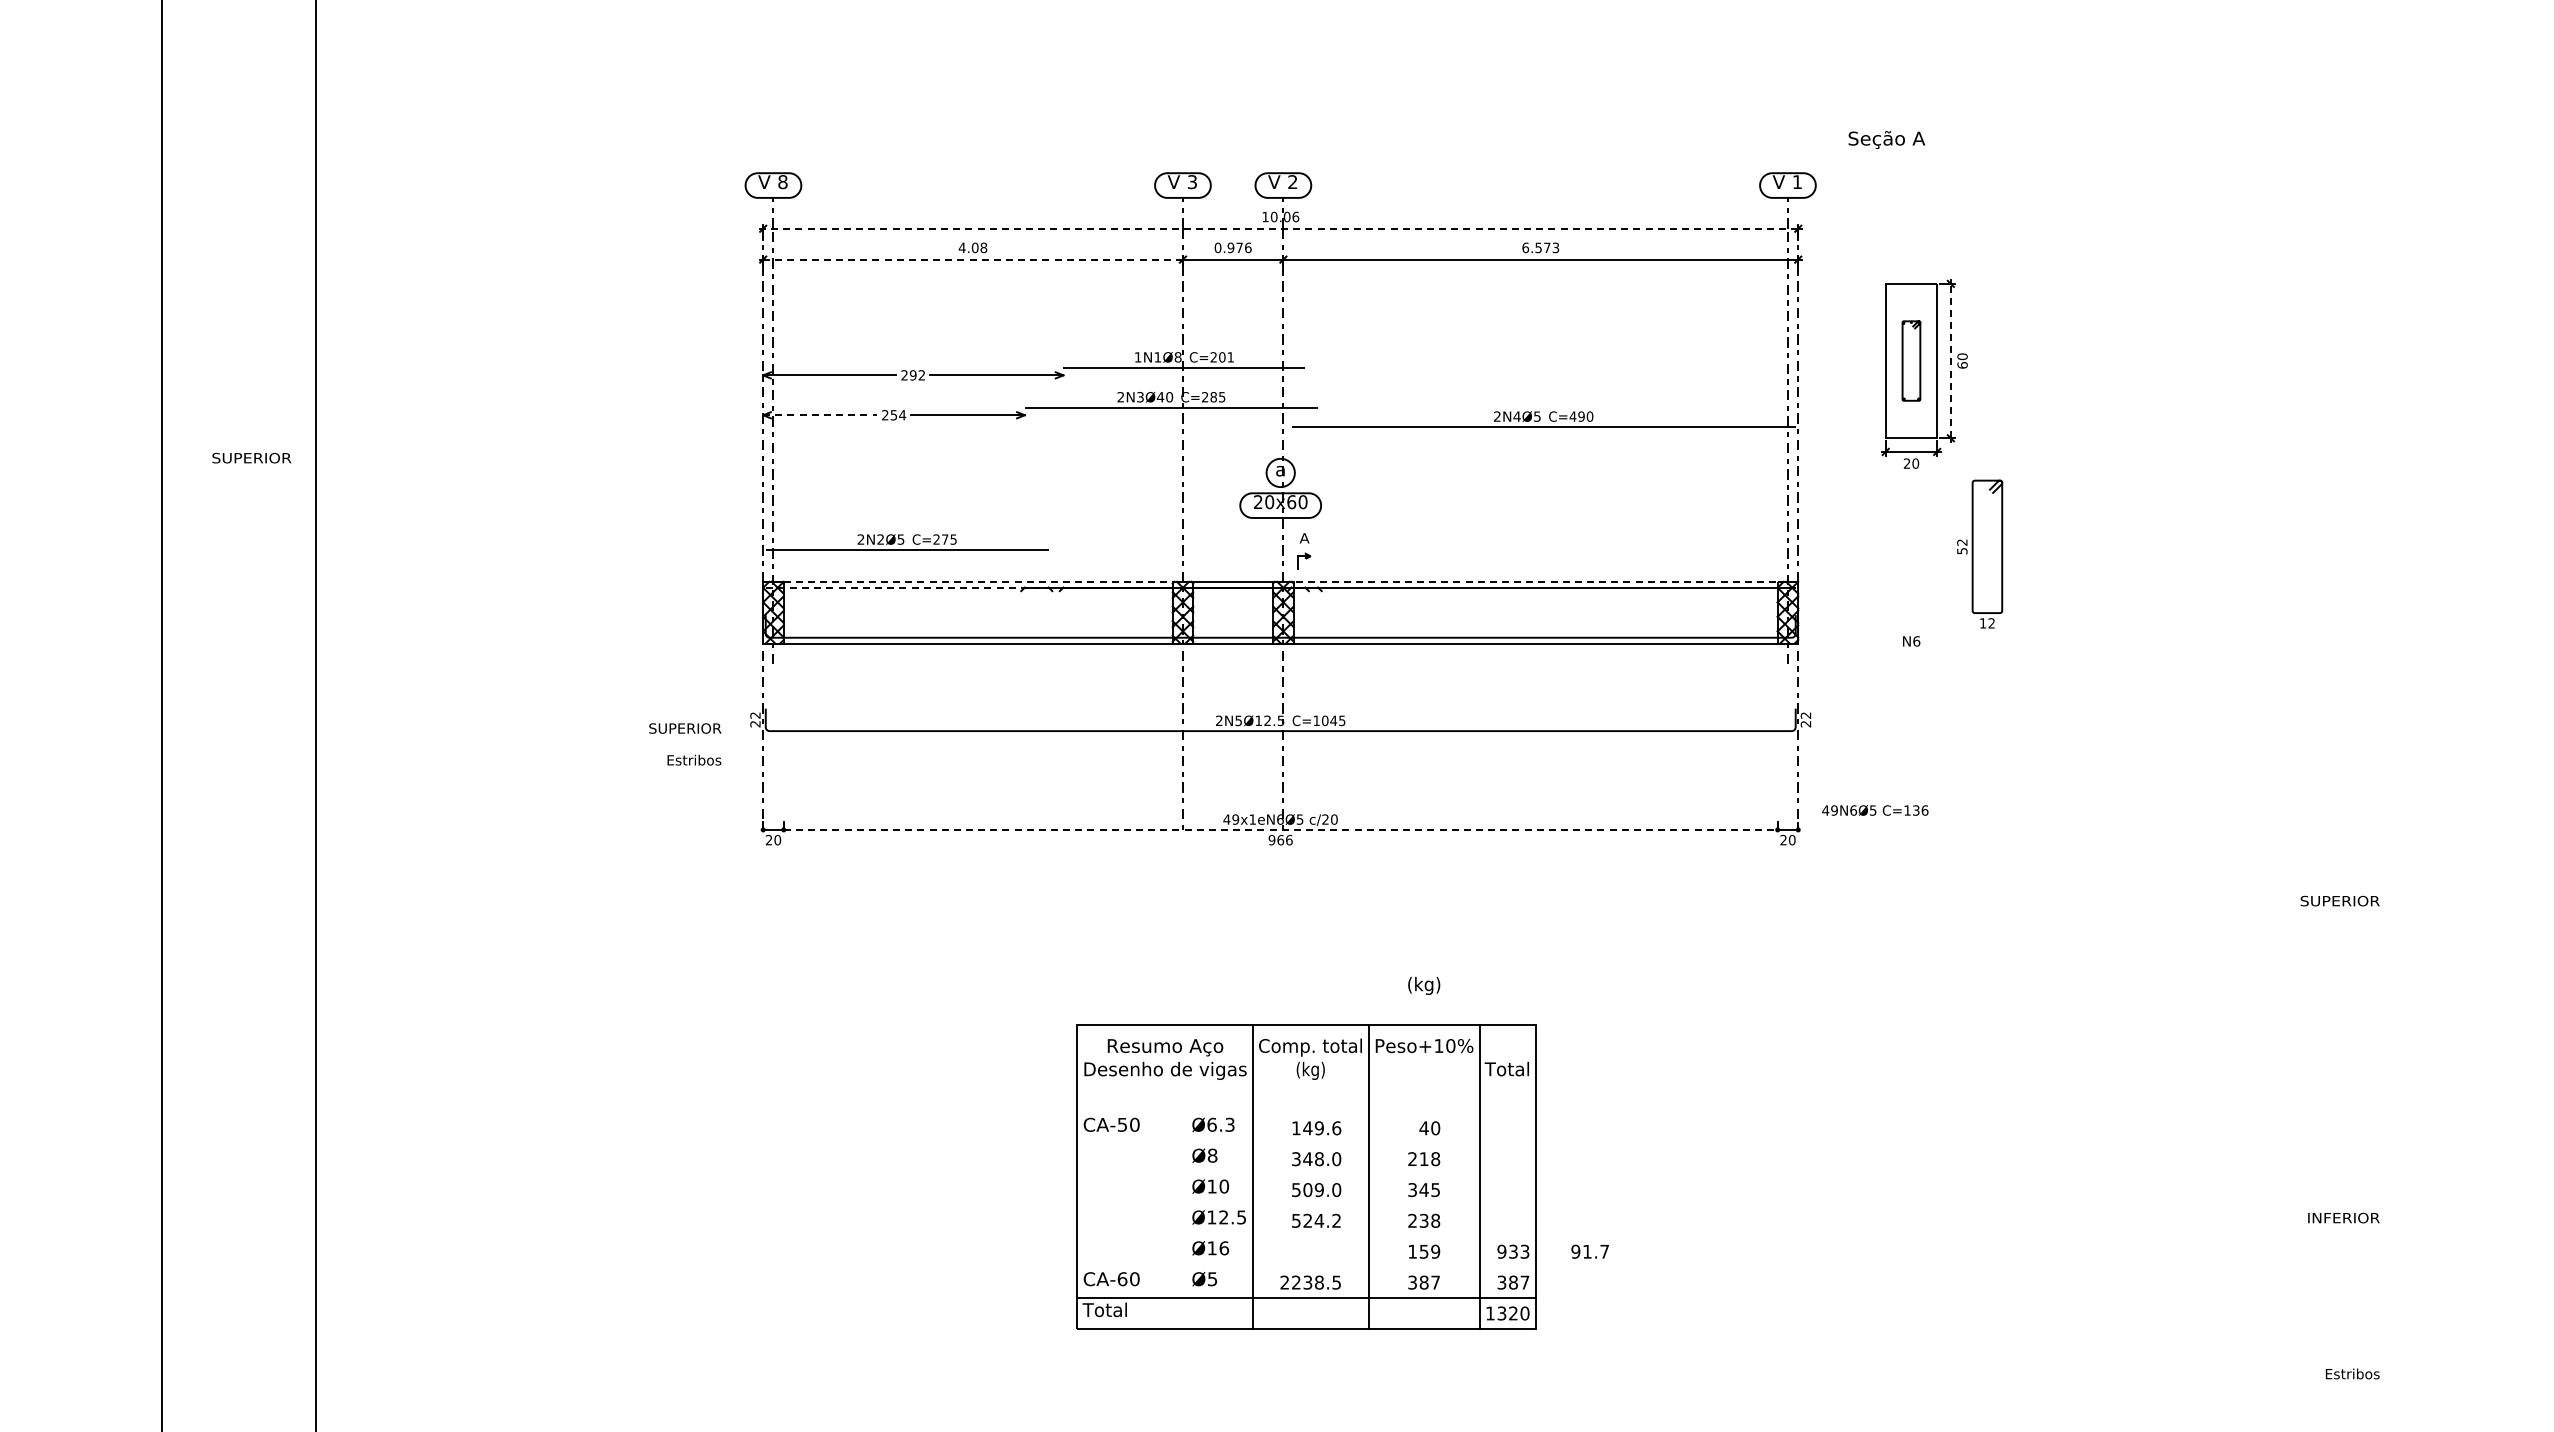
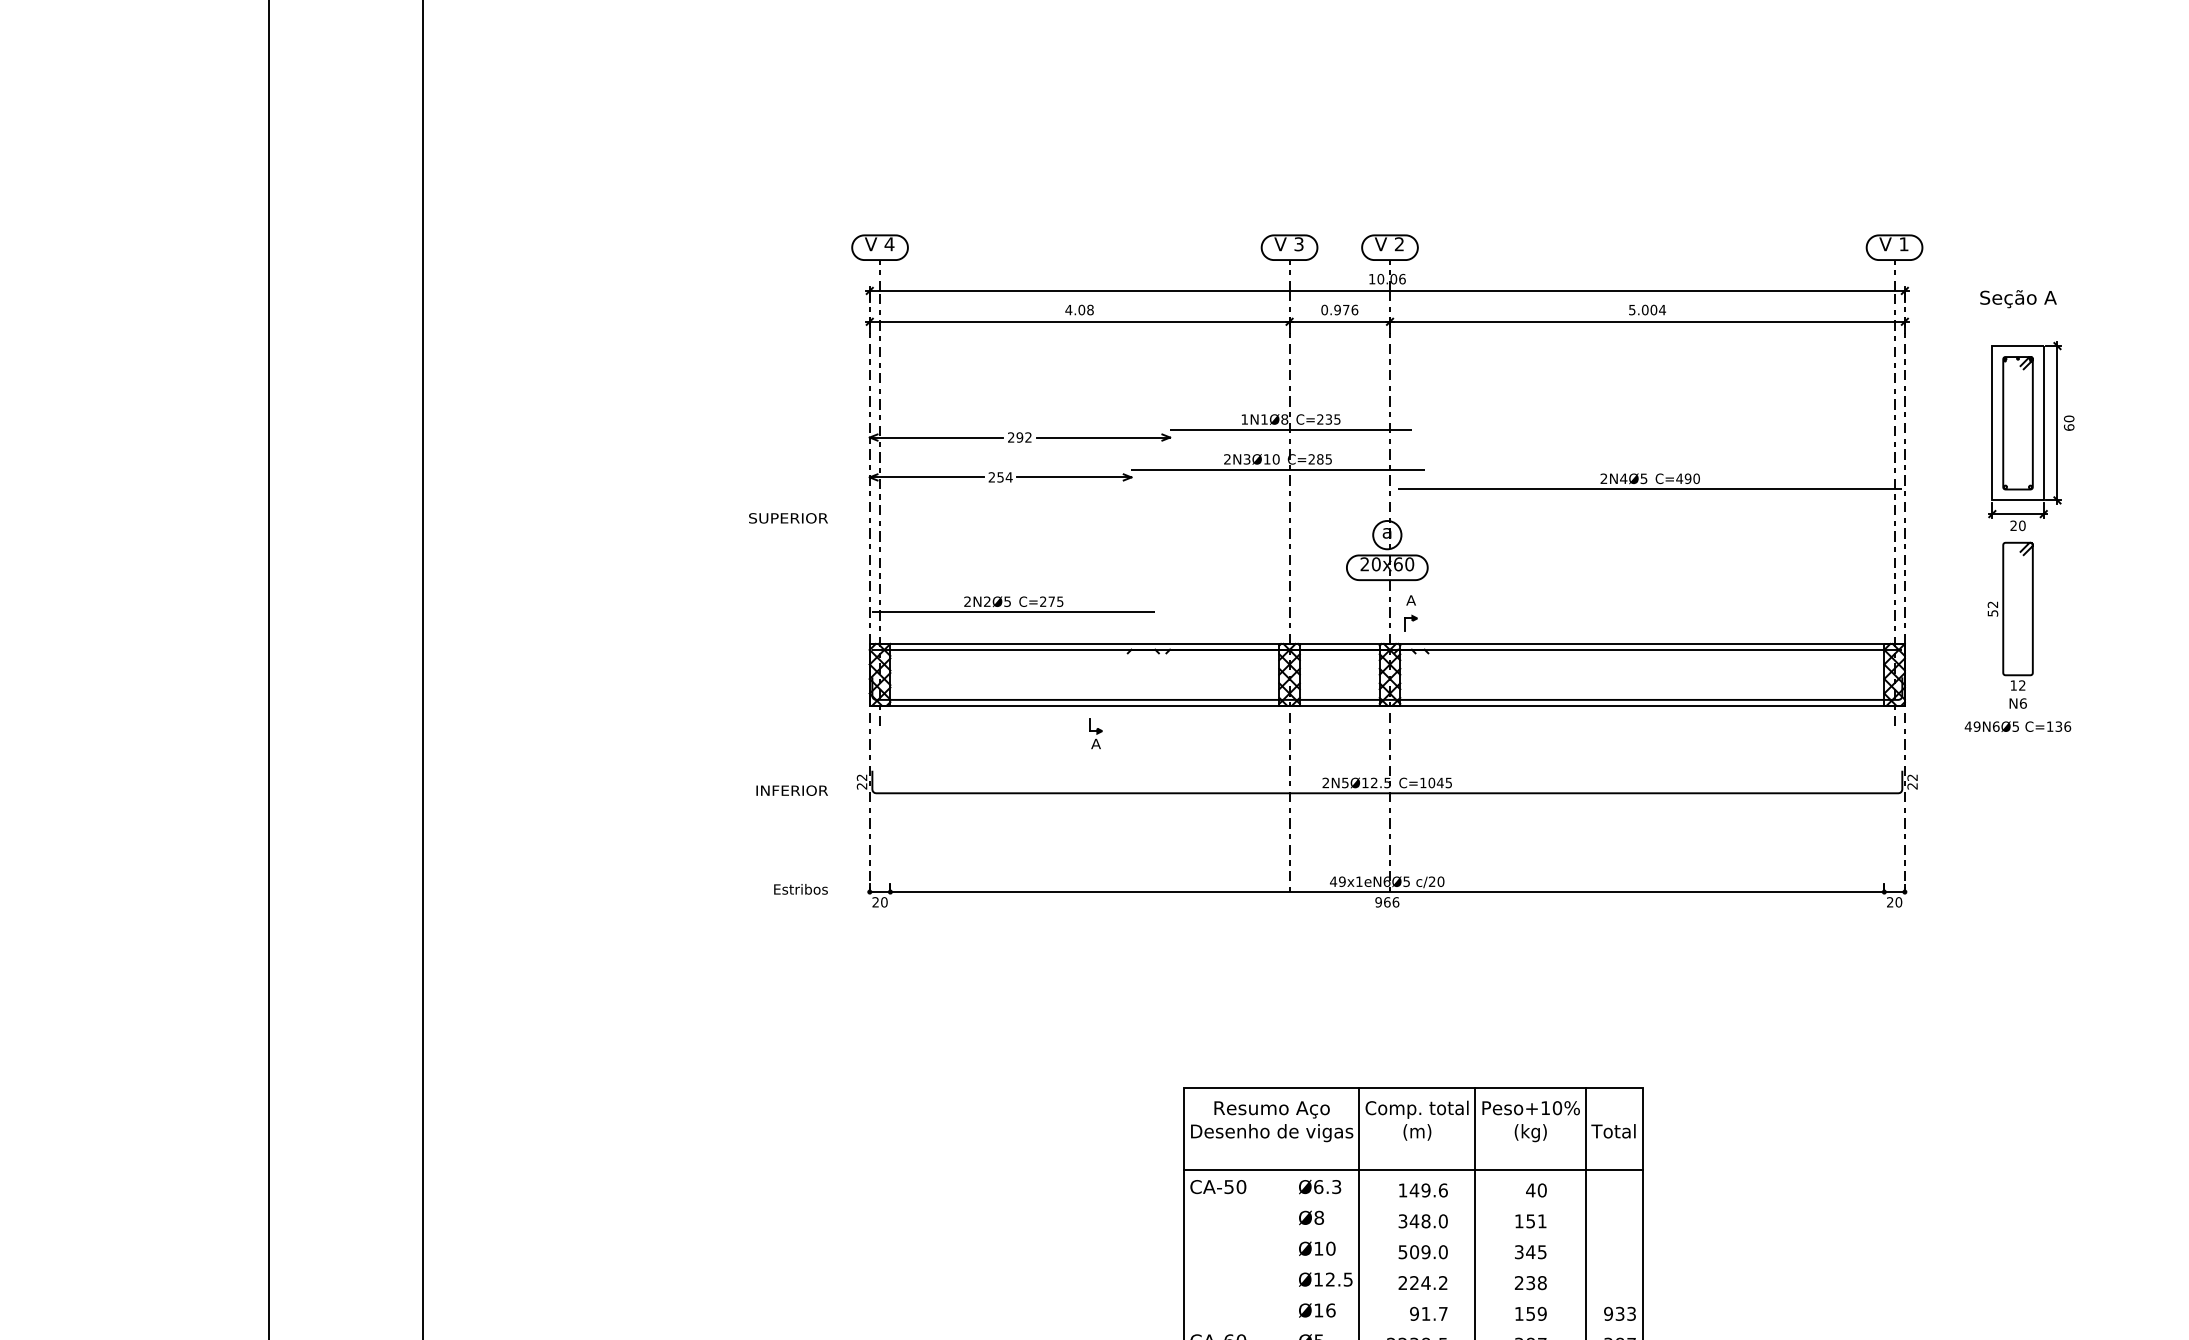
text: (1886, 139) -> (2018, 298), moved
text: (782, 182) -> (889, 244), 8 -> 4
line: (1280, 228) -> (1387, 290), dashed -> solid
text: (1540, 247) -> (1647, 309), 6.573 -> 5.004
line: (973, 259) -> (1080, 321), dashed -> solid
text: (1226, 357) -> (1333, 419), C=201 -> C=235
part: (1911, 360) -> (2018, 422), size x1.67
line: (1950, 360) -> (2057, 422), dashed -> solid
text: (1160, 397) -> (1267, 459), 2N3Ø40 -> 2N3Ø10
line: (820, 415) -> (927, 477), dashed -> solid
text: (251, 458) -> (788, 518), moved
part: (1980, 553) -> (2011, 615), moved
line: (983, 581) -> (1090, 643), dashed -> solid
line: (1531, 581) -> (1638, 643), dashed -> solid
line: (907, 587) -> (1014, 649), dashed -> solid
part: (988, 671) -> (1095, 733), added
text: (684, 728) -> (791, 790), SUPERIOR -> INFERIOR
text: (694, 759) -> (801, 888), moved
text: (1875, 810) -> (2018, 726), moved
line: (1285, 829) -> (1392, 891), dashed -> solid
text: (1424, 985) -> (1531, 1132), moved
text: (1310, 1070) -> (1417, 1132), (kg) -> (m)
line: (1306, 1107) -> (1413, 1169), added
text: (1424, 1159) -> (1531, 1221), 218 -> 151
text: (1296, 1220) -> (1403, 1282), 524.2 -> 224.2
text: (1589, 1251) -> (1428, 1313), moved

